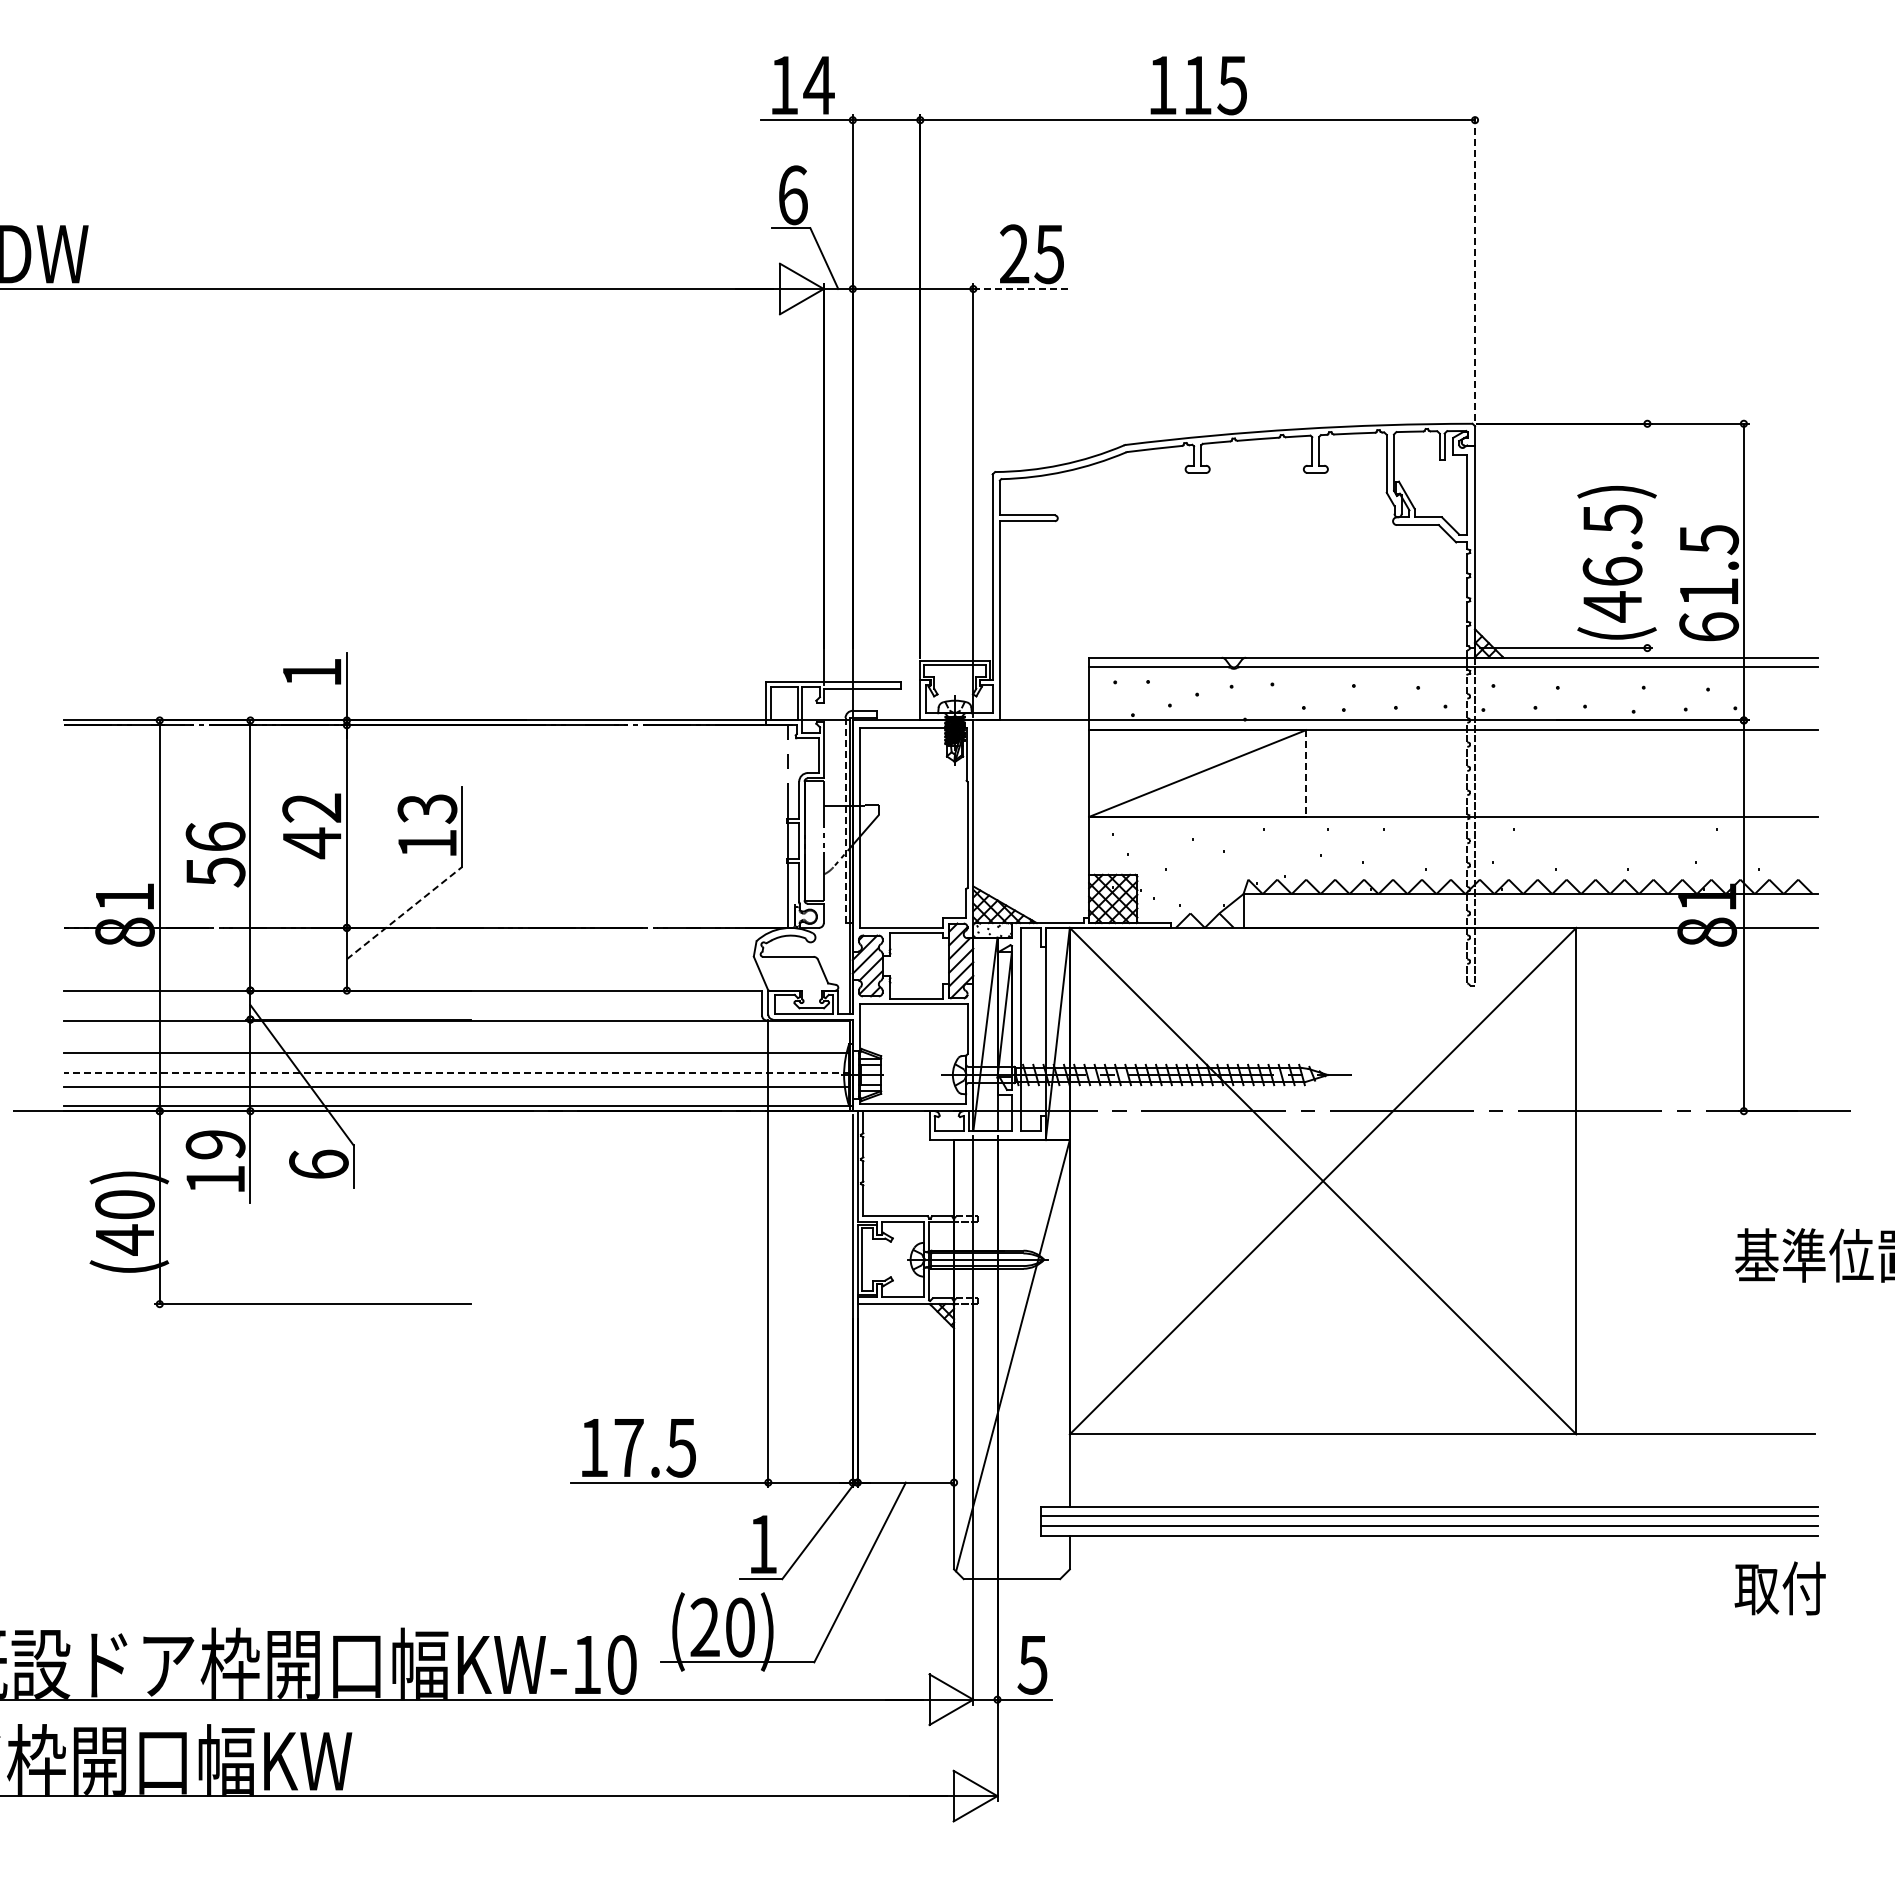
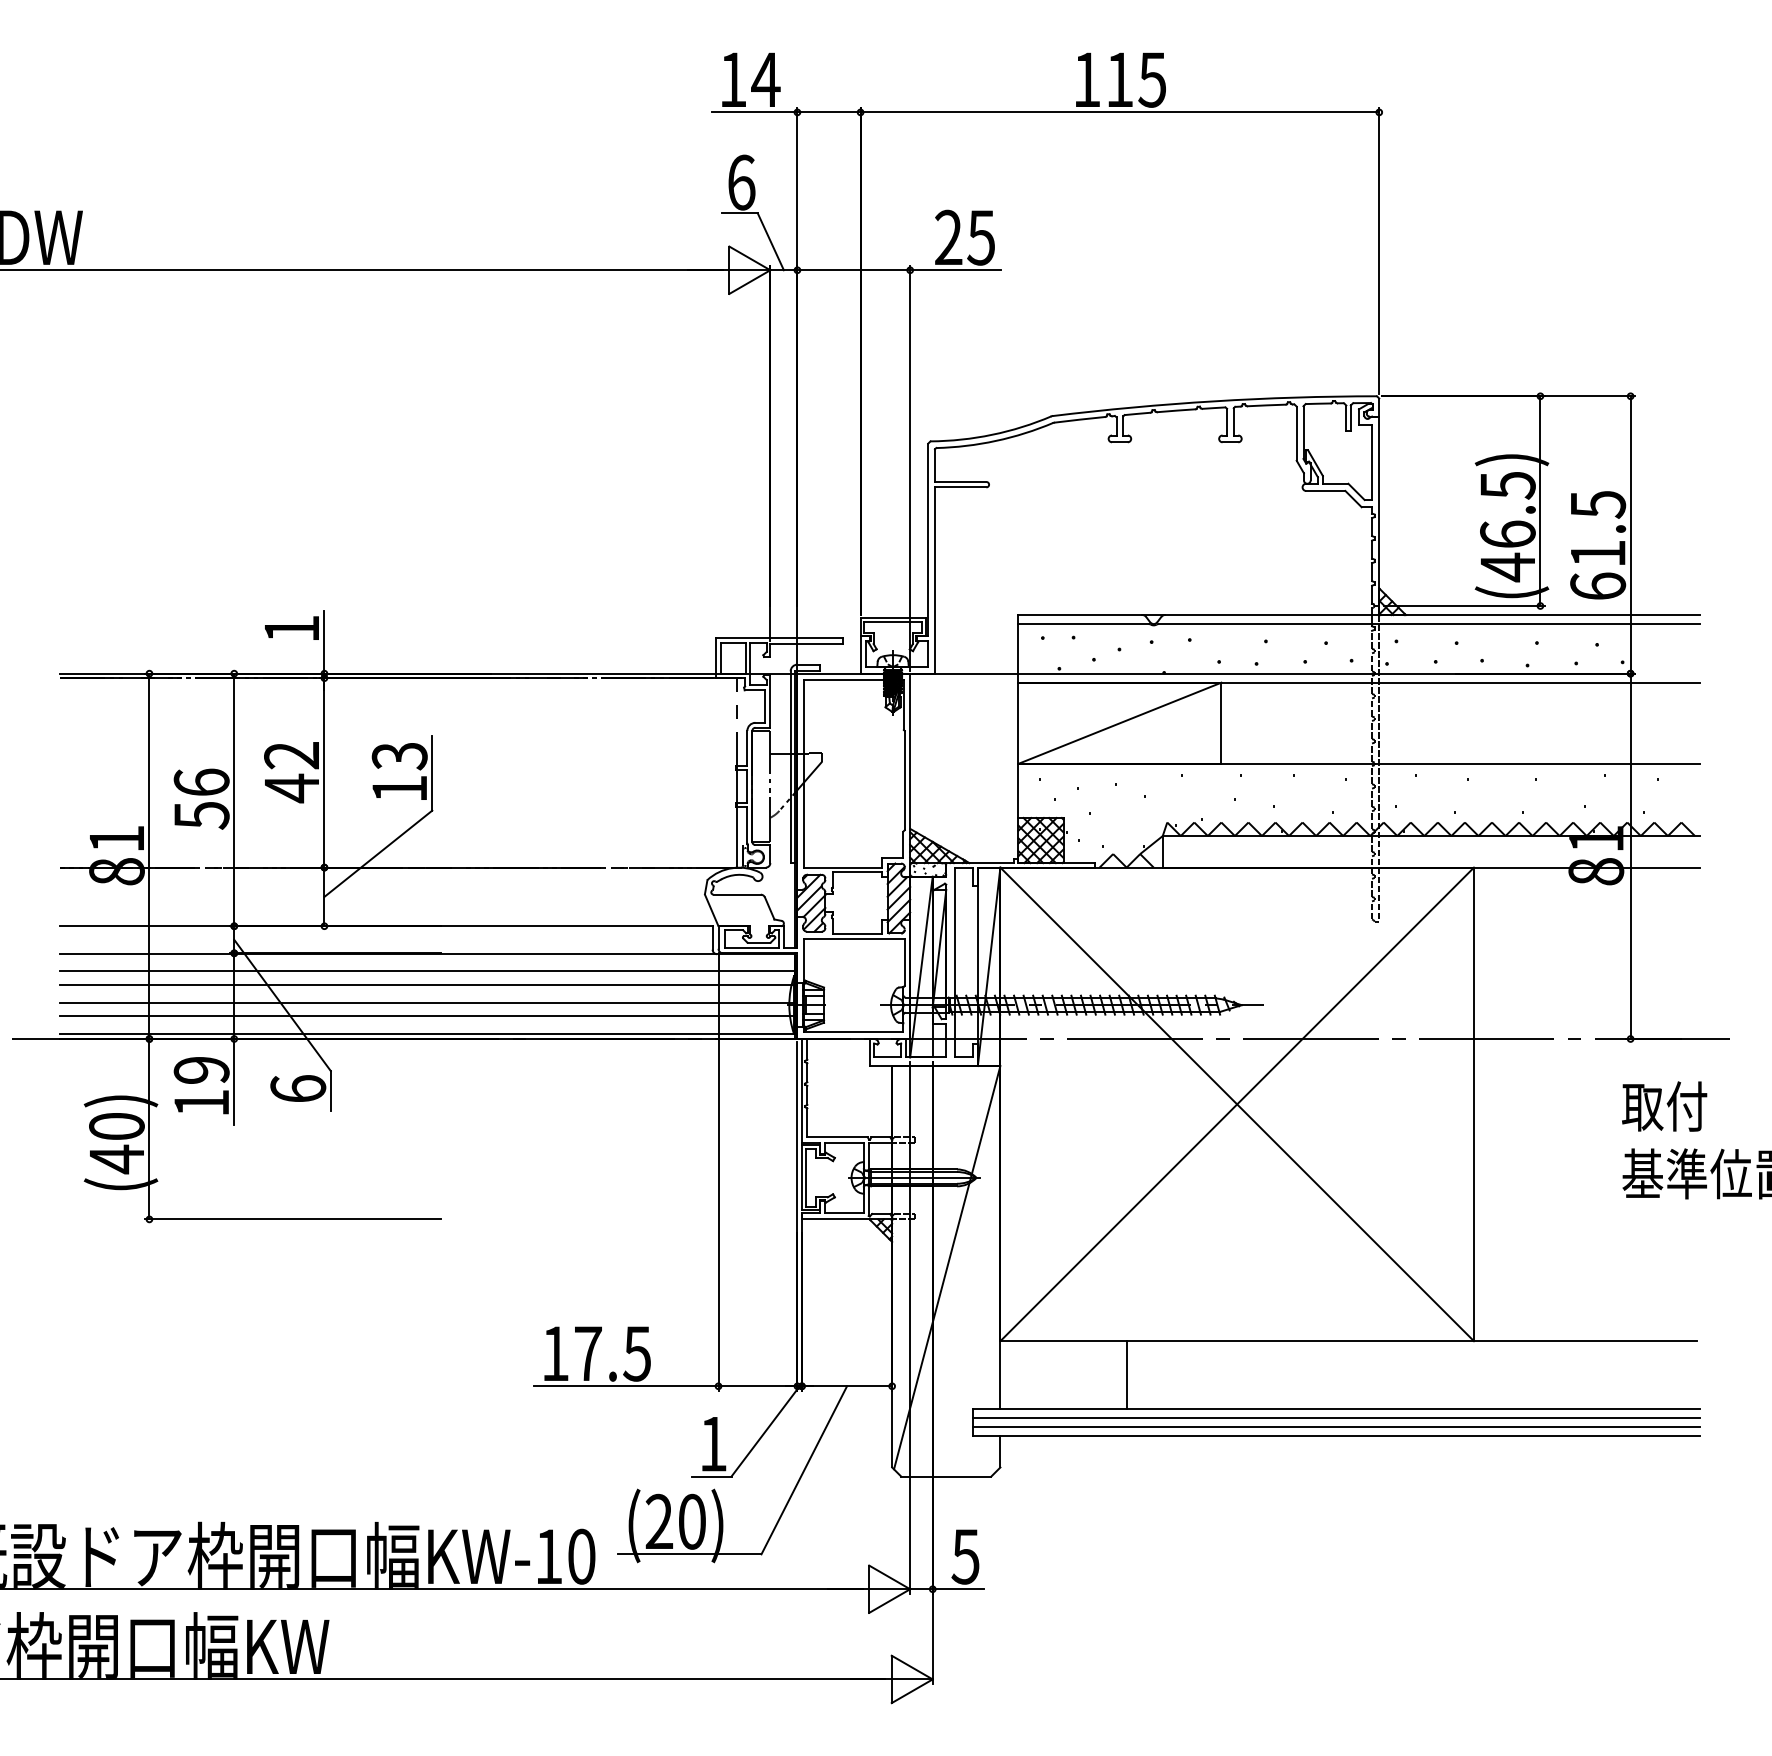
line: (1475, 267) -> (1379, 250), dashed -> solid
line: (1022, 289) -> (956, 270), dashed -> solid
line: (1647, 535) -> (1540, 500), added
line: (1306, 774) -> (1221, 724), dashed -> solid
line: (845, 820) -> (790, 767), dashed -> solid
line: (404, 913) -> (378, 854), dashed -> solid
line: (457, 1038) -> (427, 971), added
line: (456, 1072) -> (426, 1002), dashed -> solid
line: (1204, 1470) -> (1126, 1374), added
text: (1779, 1588) -> (1663, 1106), moved

